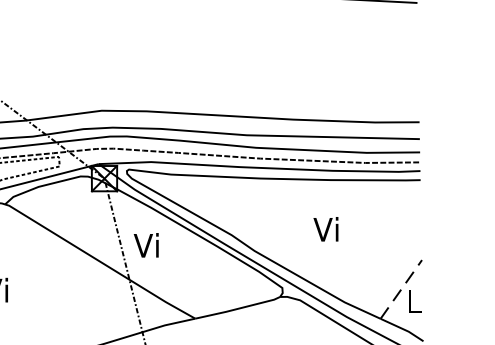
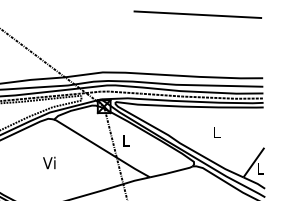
text: (325, 229) -> (215, 132), Vi -> L
text: (146, 245) -> (125, 140), Vi -> L
line: (402, 289) -> (254, 162), dashed -> solid

